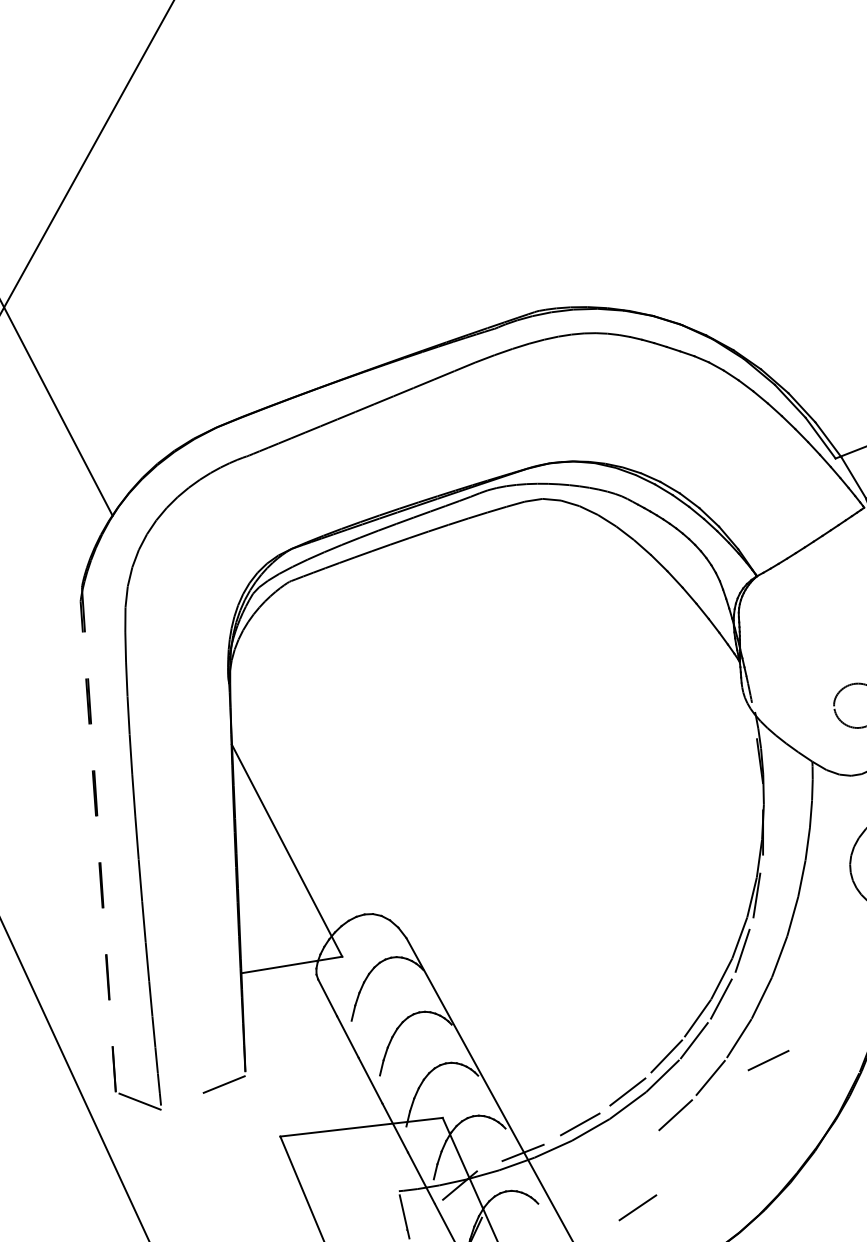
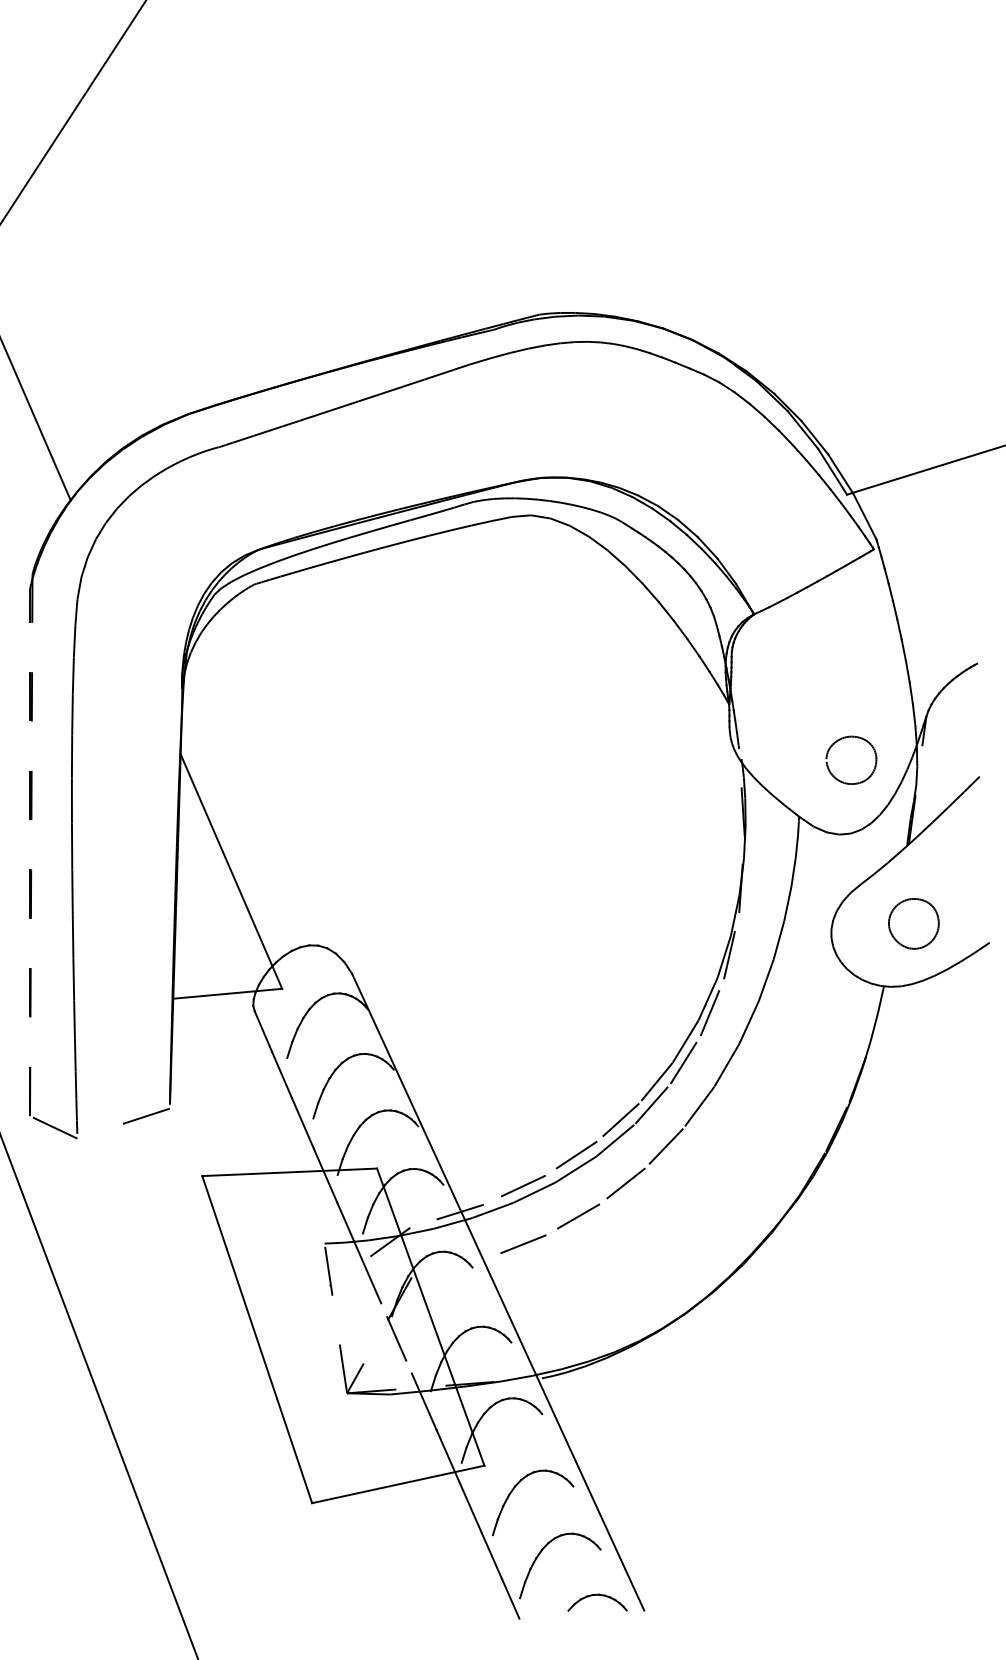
line: (768, 1059) -> (523, 1243), moved
line: (637, 1207) -> (578, 1216), moved

